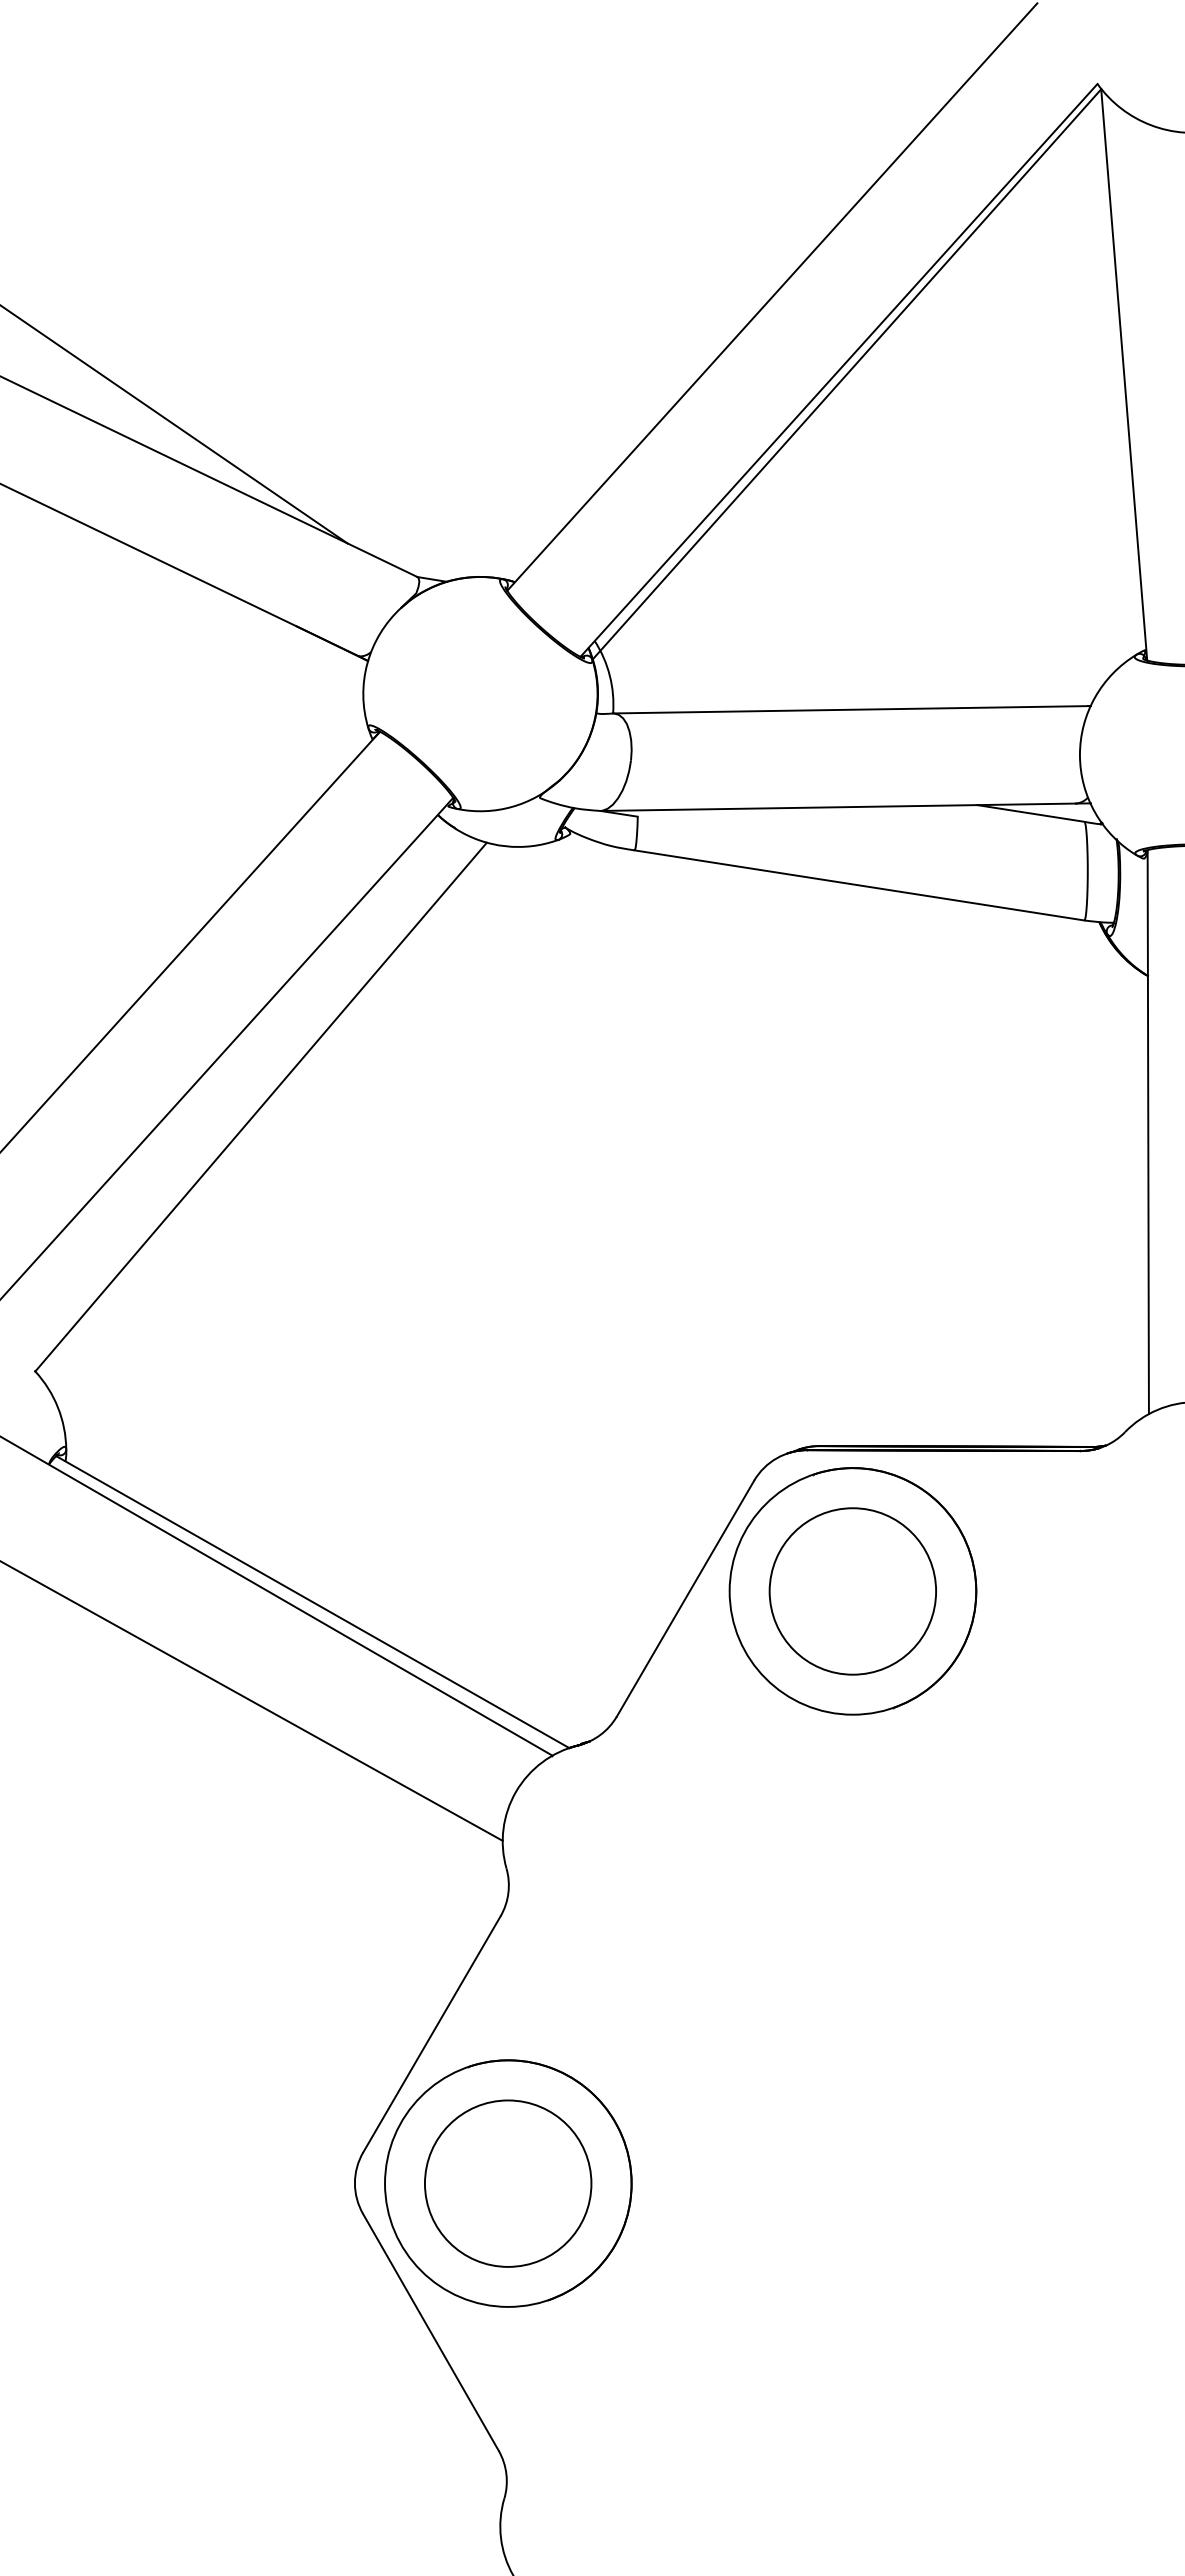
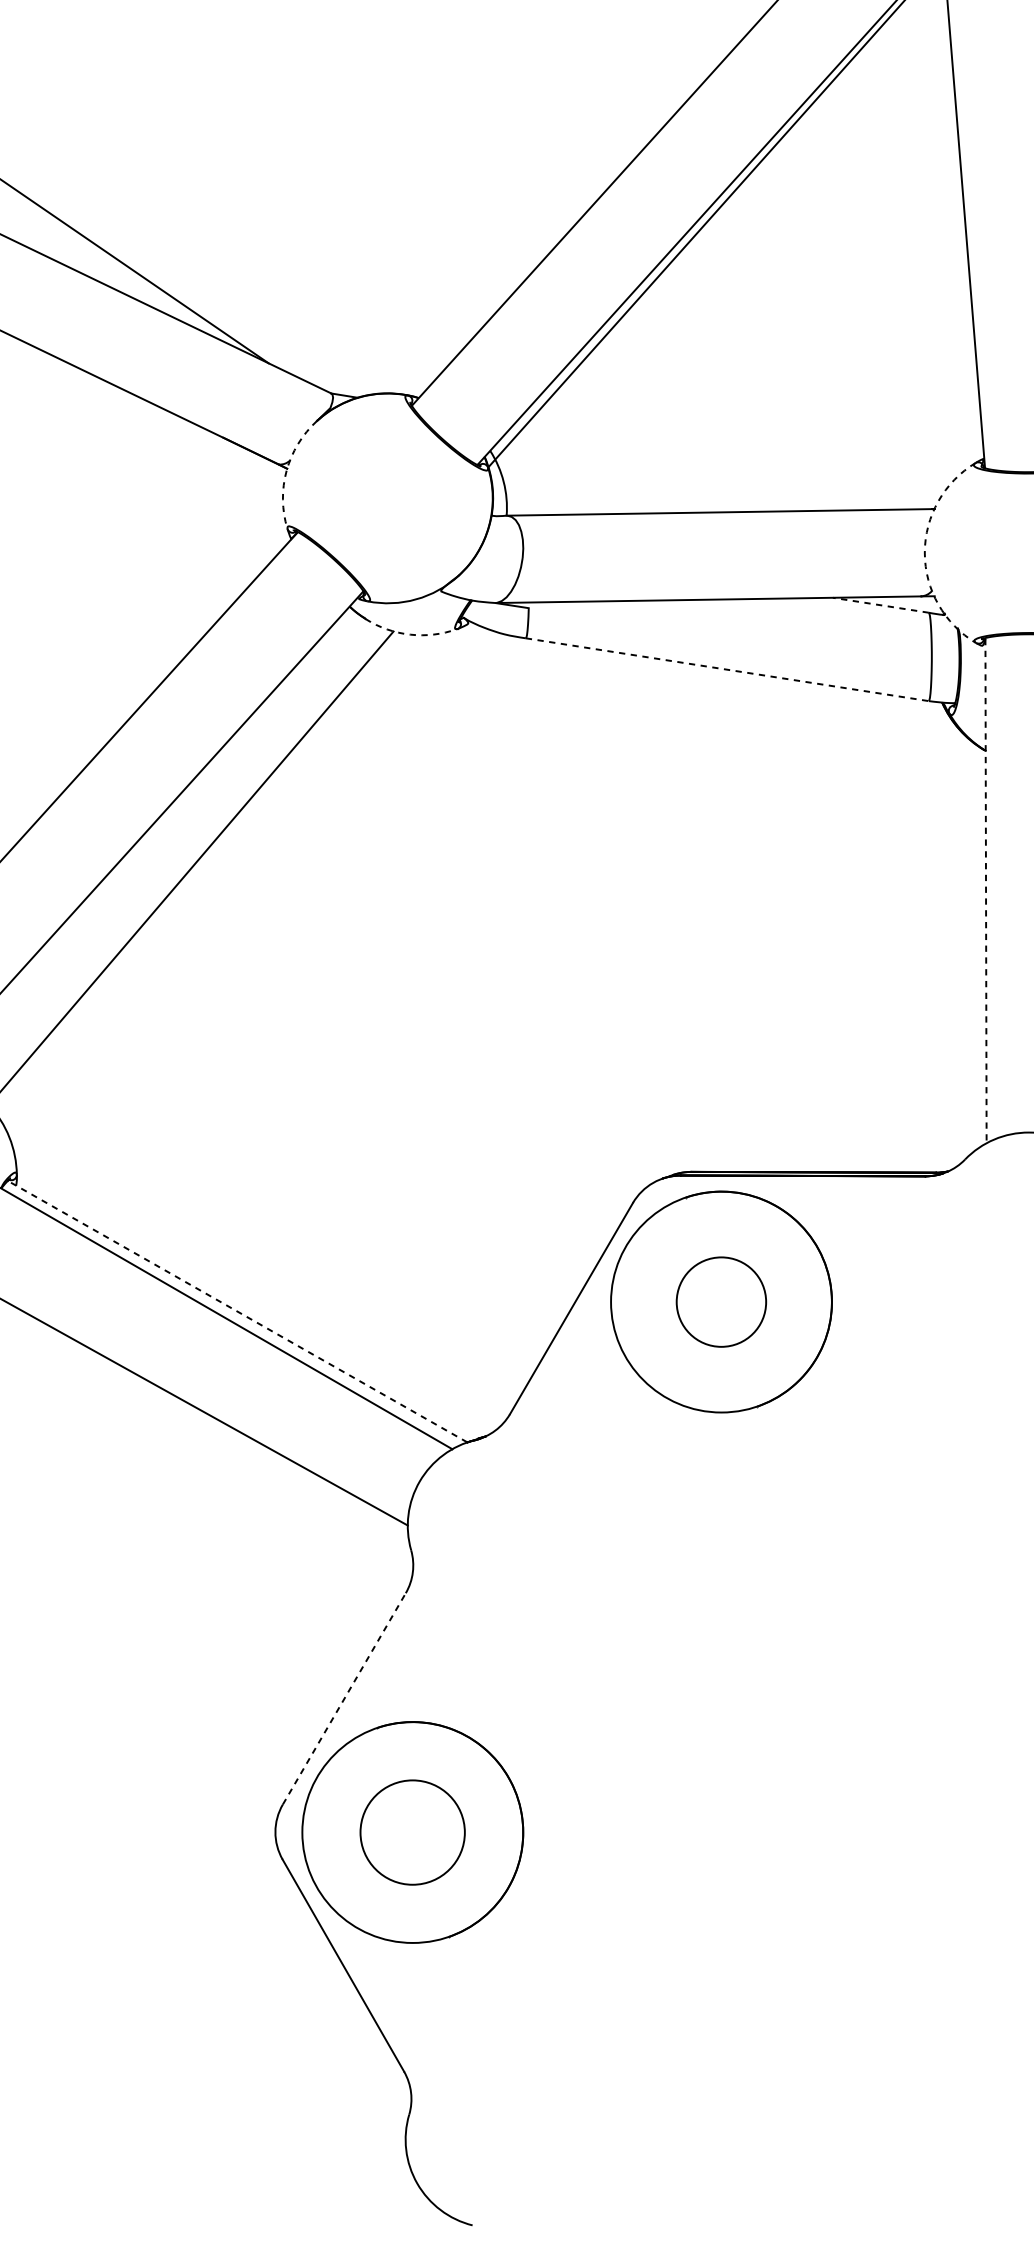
arc: (367, 663) -> (286, 470), solid -> dashed
arc: (1079, 755) -> (924, 553), solid -> dashed
line: (1030, 813) -> (880, 605), solid -> dashed
arc: (505, 846) -> (410, 634), solid -> dashed
line: (859, 885) -> (727, 669), solid -> dashed
line: (1148, 1133) -> (986, 891), solid -> dashed
circle: (852, 1591) -> (721, 1302), size x0.6
line: (312, 1601) -> (237, 1311), solid -> dashed
line: (432, 2033) -> (344, 1698), solid -> dashed
circle: (507, 2183) -> (412, 1832), size x0.7

